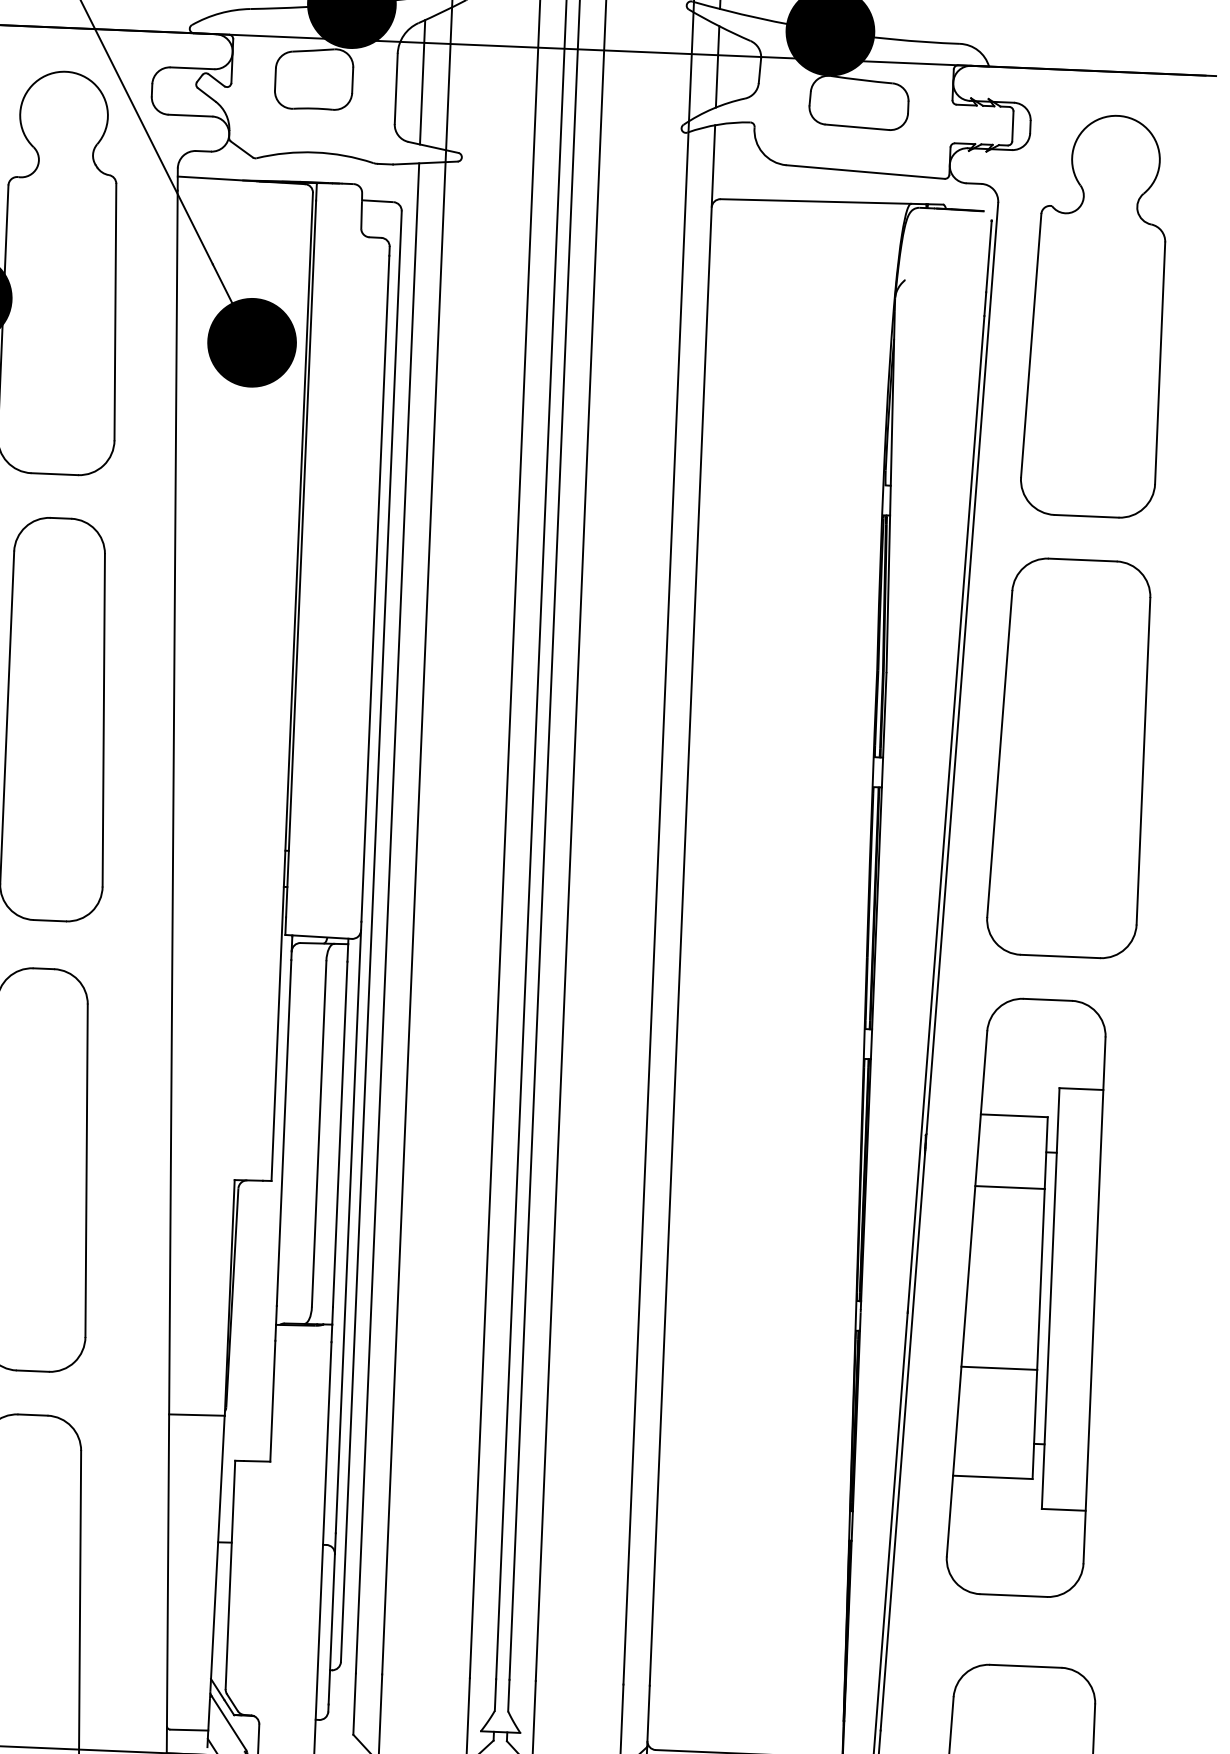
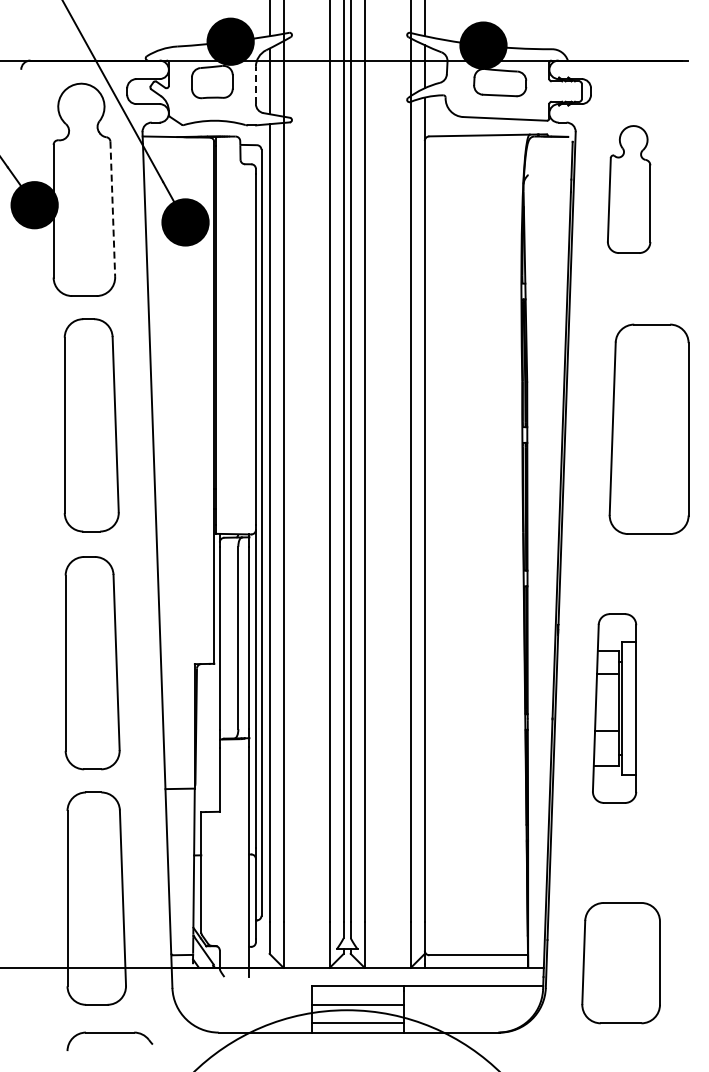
line: (395, 88) -> (255, 85), solid -> dashed
line: (114, 312) -> (112, 209), solid -> dashed
part: (1093, 315) -> (628, 189), size x0.6
part: (1067, 756) -> (648, 428), moved
part: (1025, 1297) -> (614, 708), size x0.6

